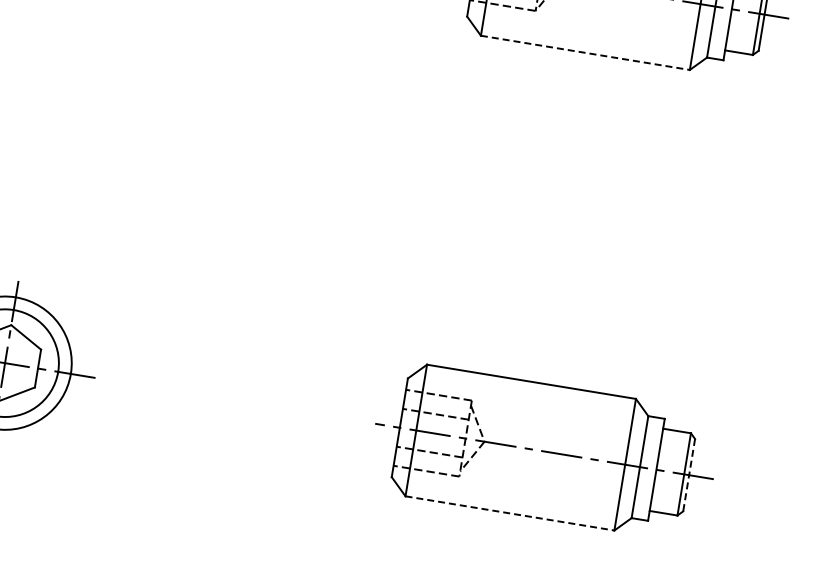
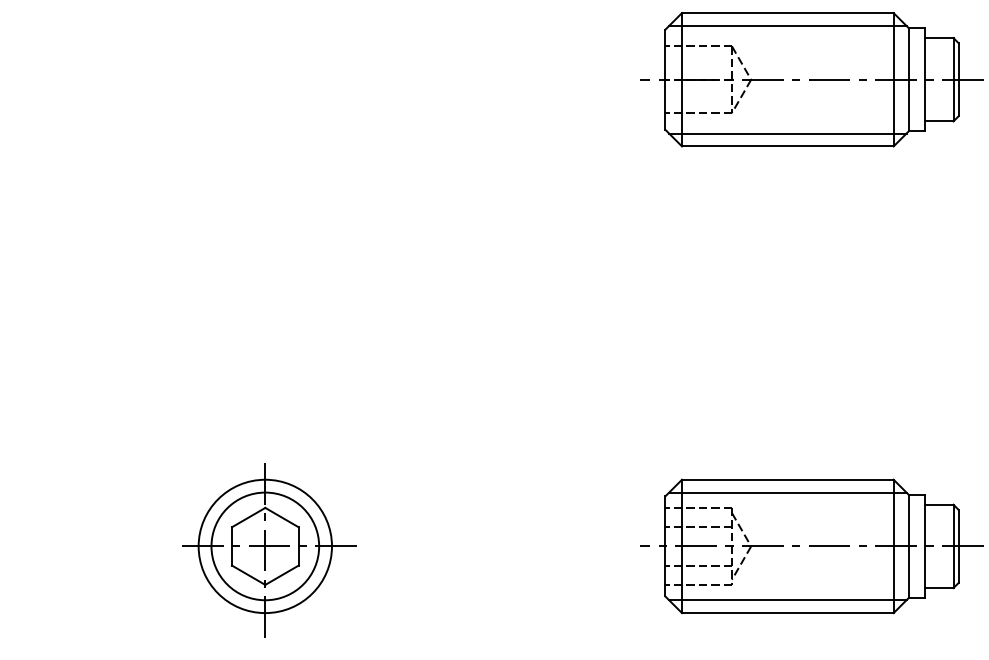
line: (587, 40) -> (787, 133), added
line: (585, 52) -> (787, 146), dashed -> solid
line: (529, 394) -> (787, 492), added
line: (689, 475) -> (958, 546), dashed -> solid
line: (511, 500) -> (787, 600), added
line: (509, 513) -> (787, 613), dashed -> solid

